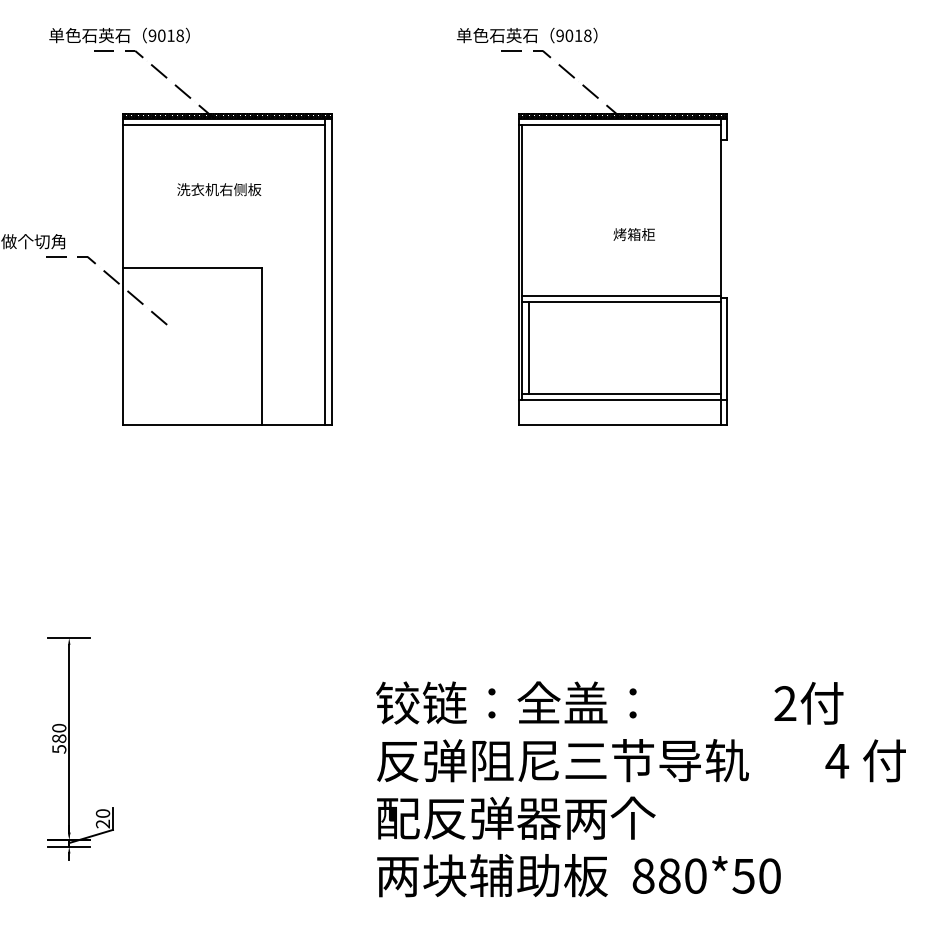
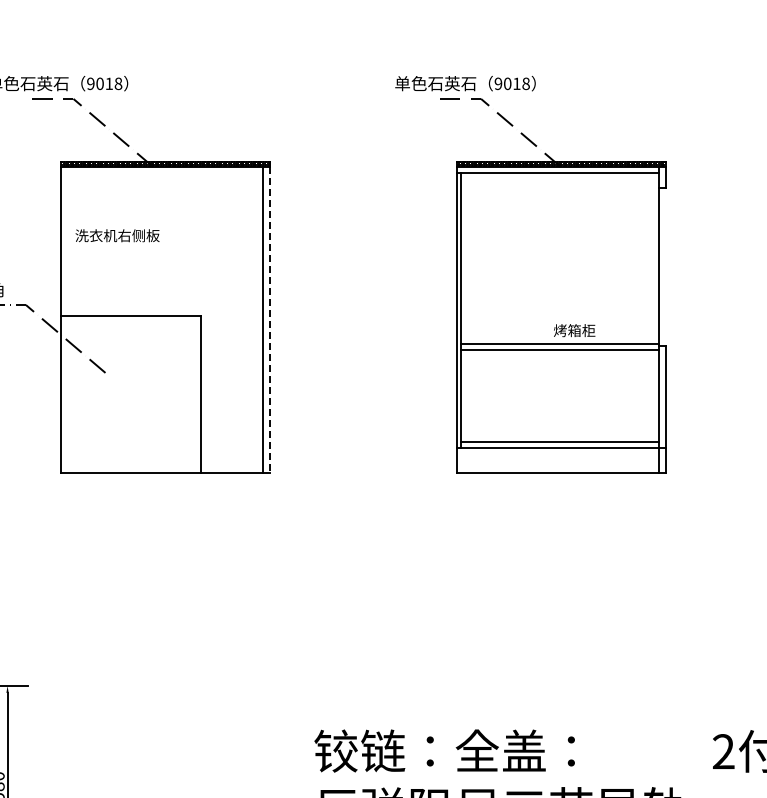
line: (223, 125) -> (161, 173), removed
text: (219, 189) -> (117, 235), moved
text: (633, 234) -> (573, 330), moved
line: (331, 271) -> (269, 319), solid -> dashed
line: (528, 348) -> (466, 396), removed

